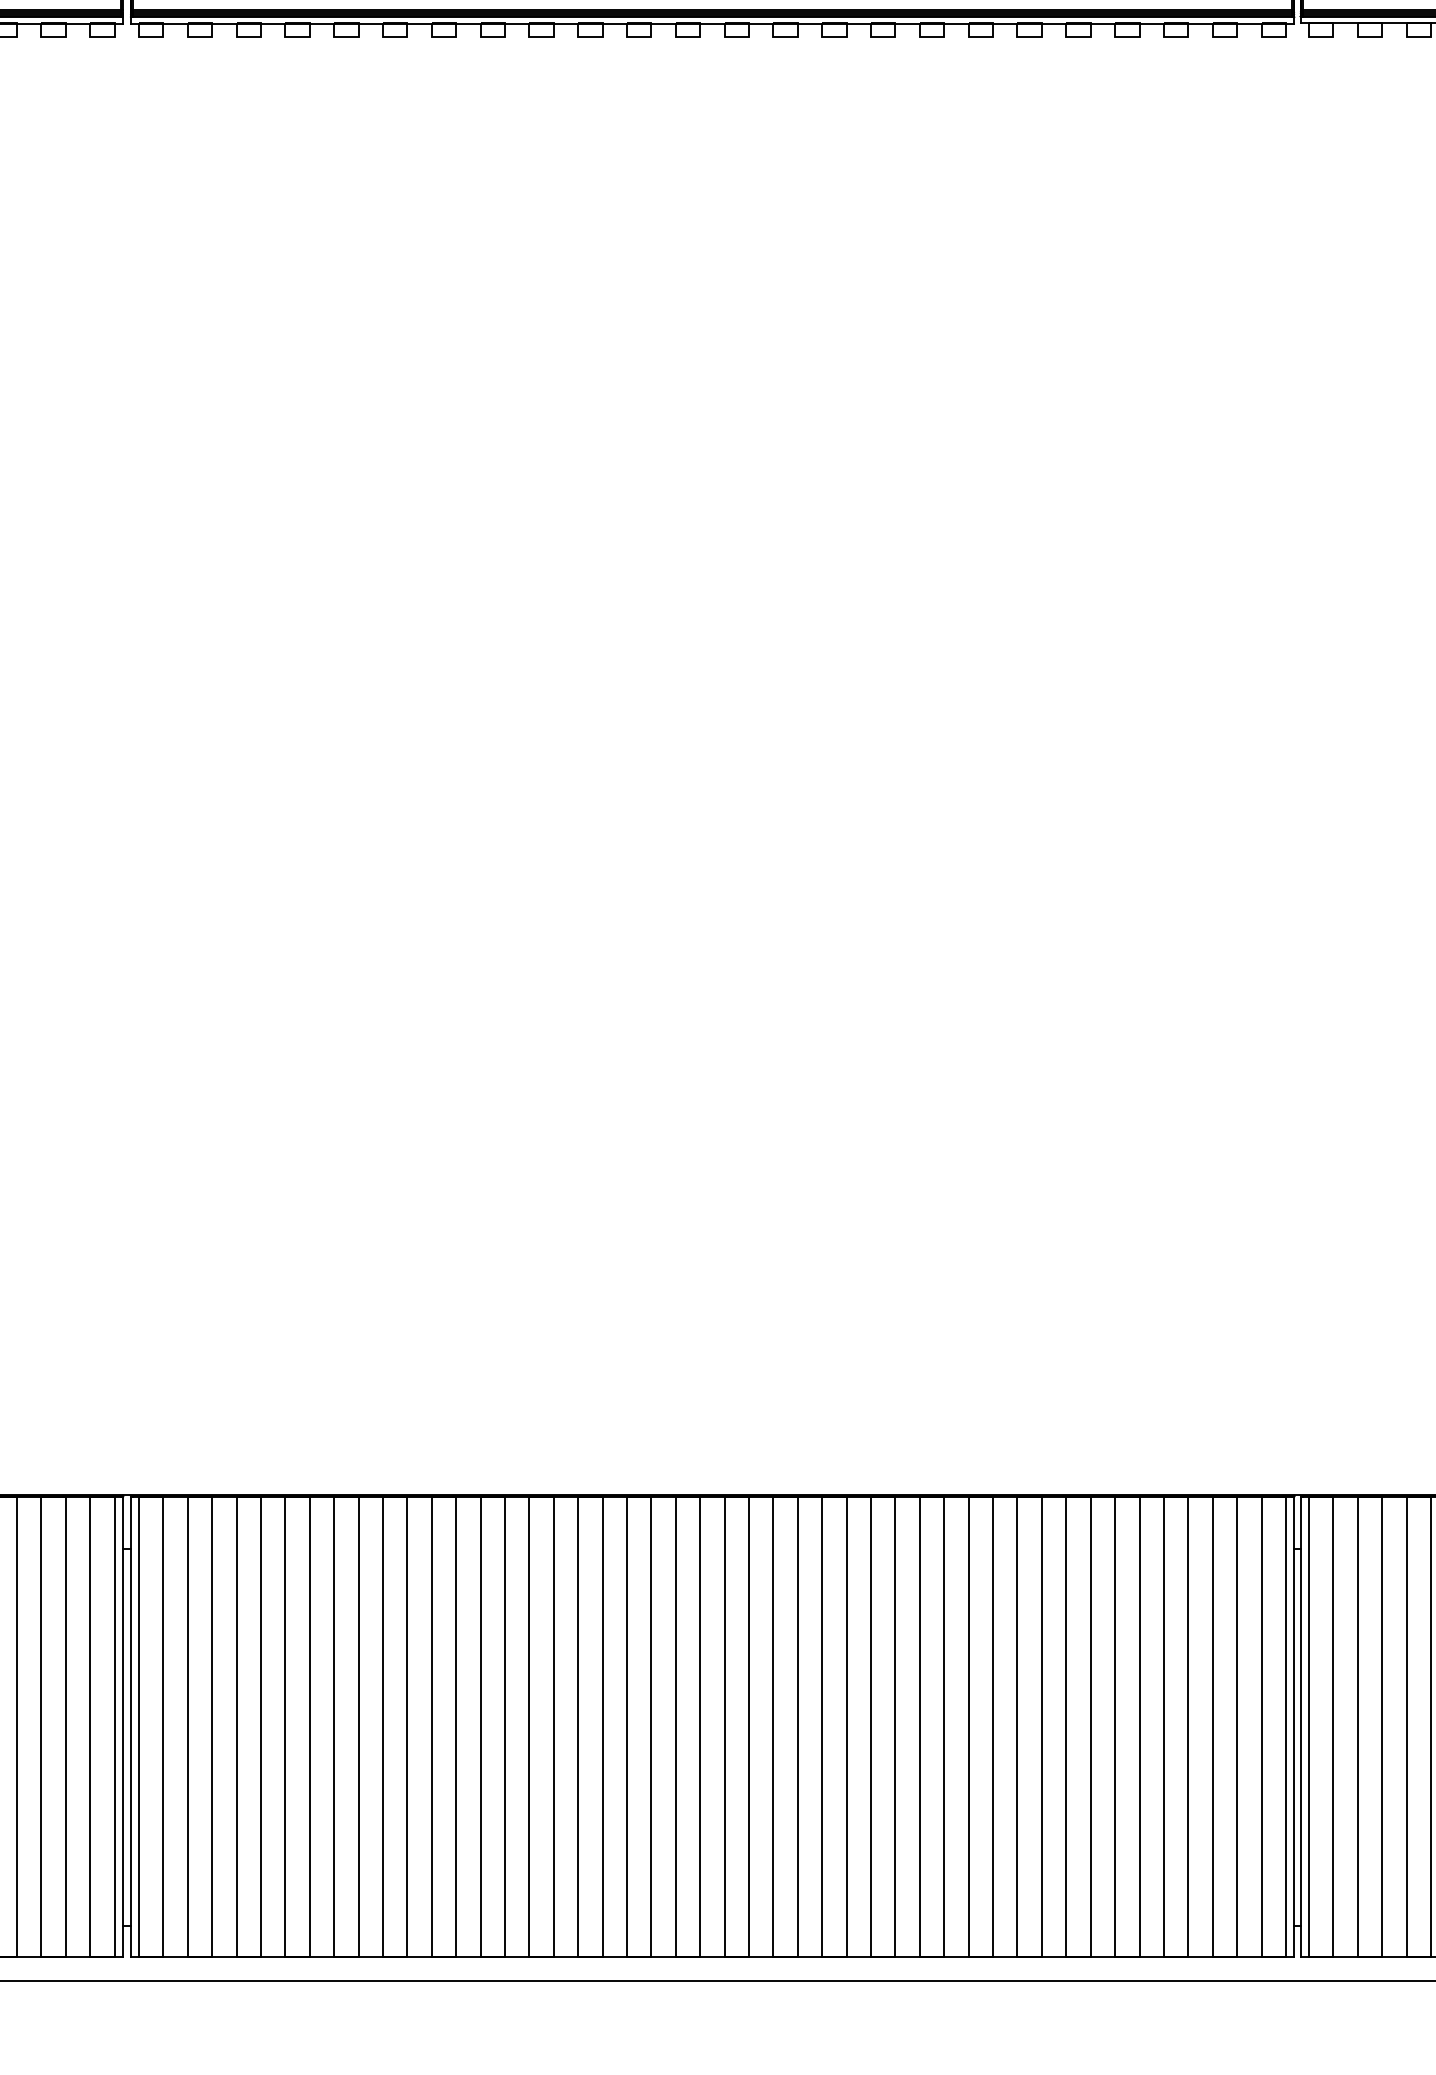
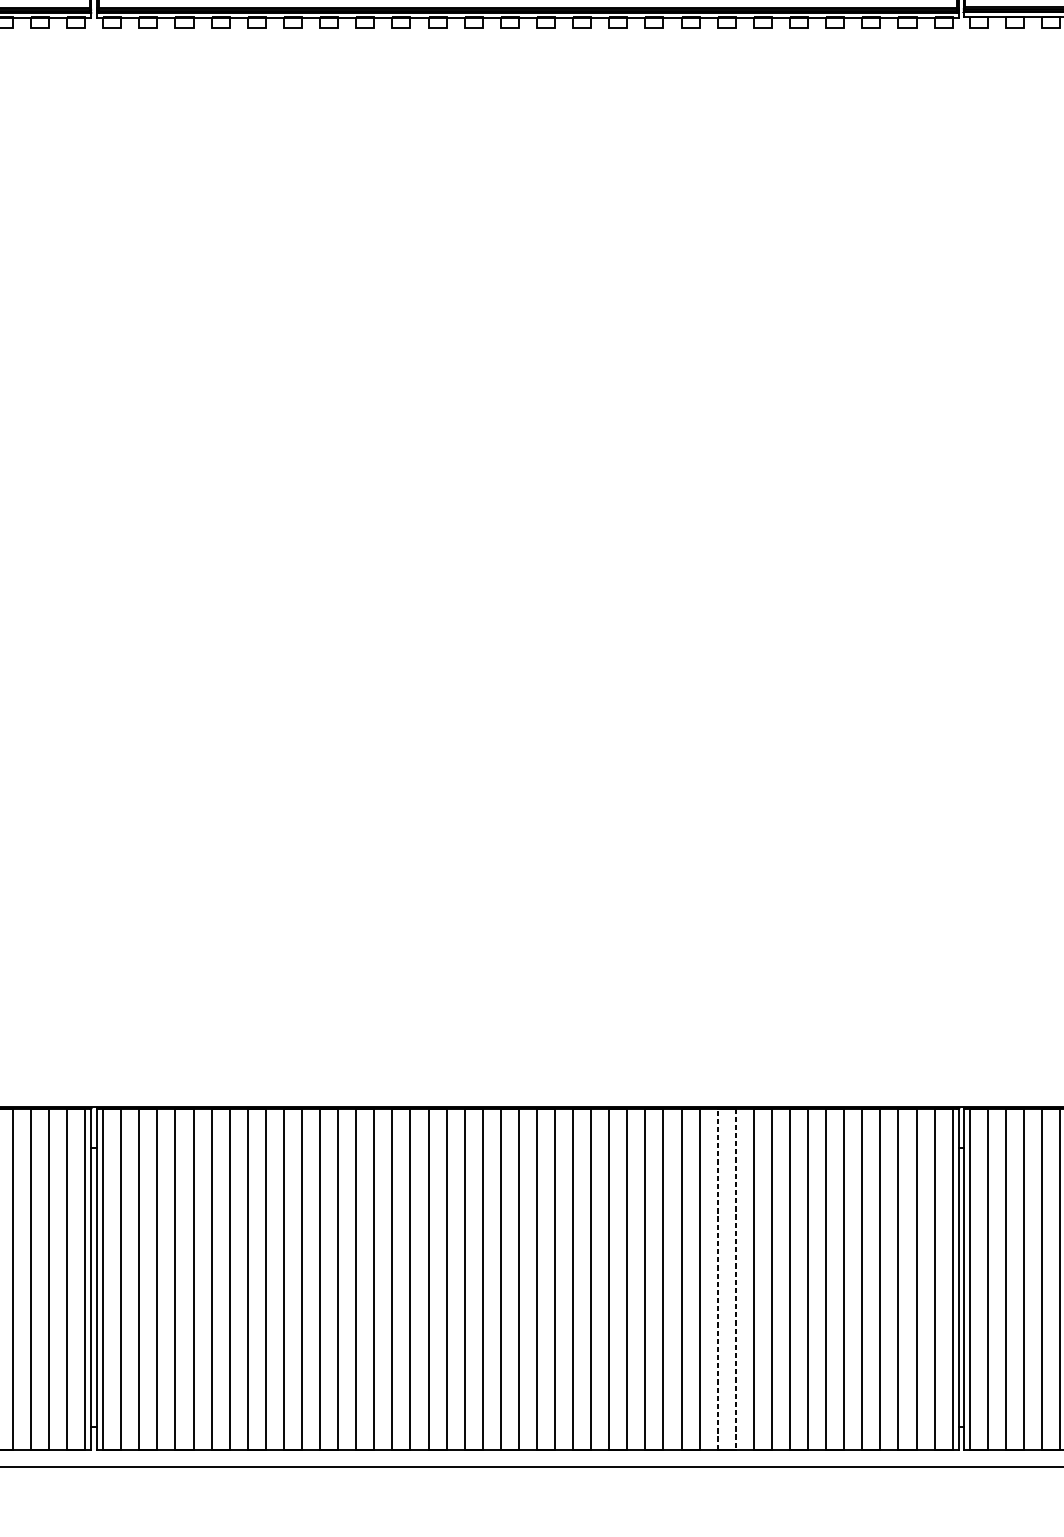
line: (968, 1726) -> (717, 1278), solid -> dashed
line: (993, 1727) -> (736, 1279), solid -> dashed

